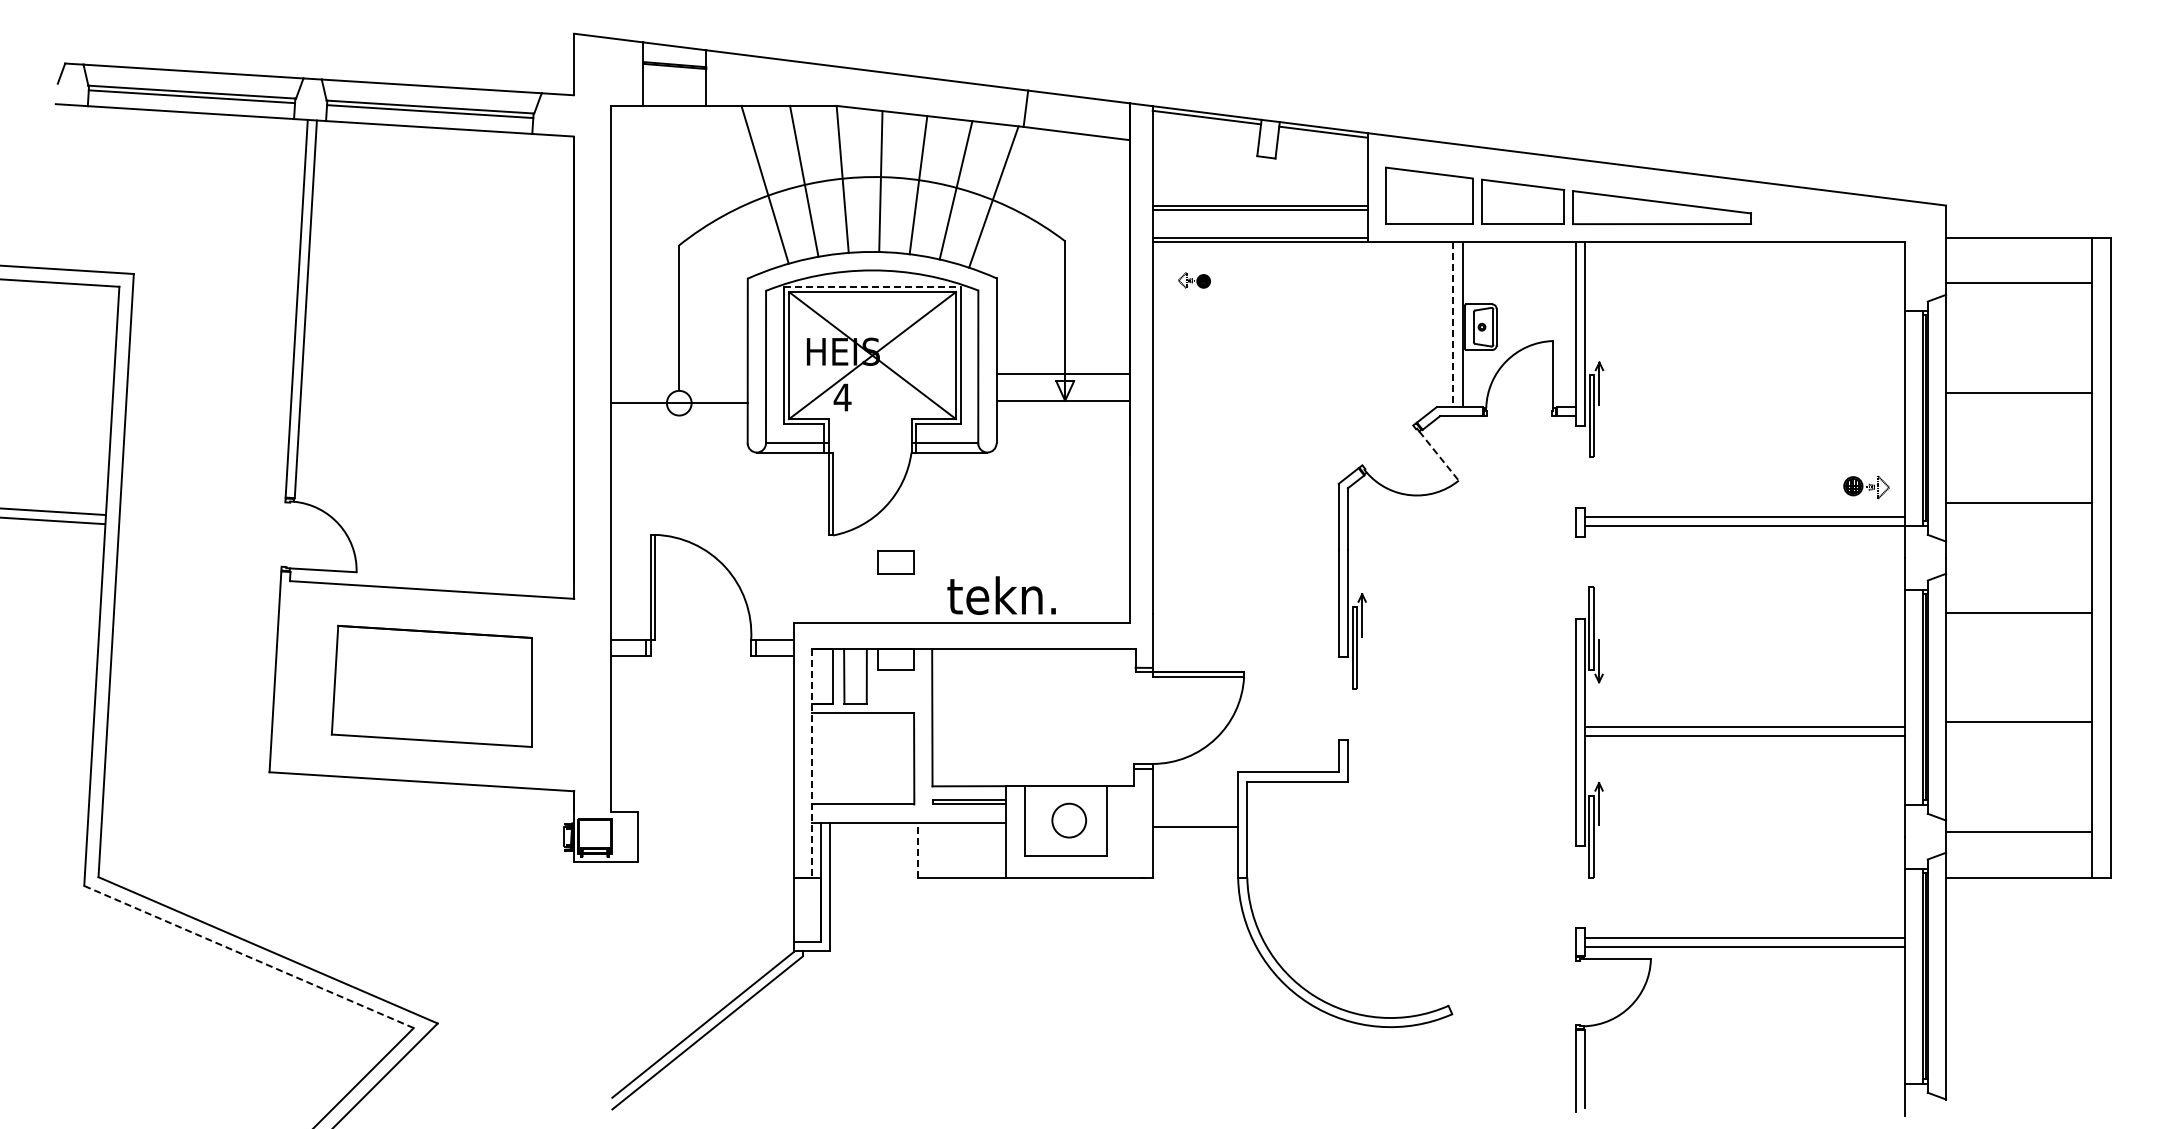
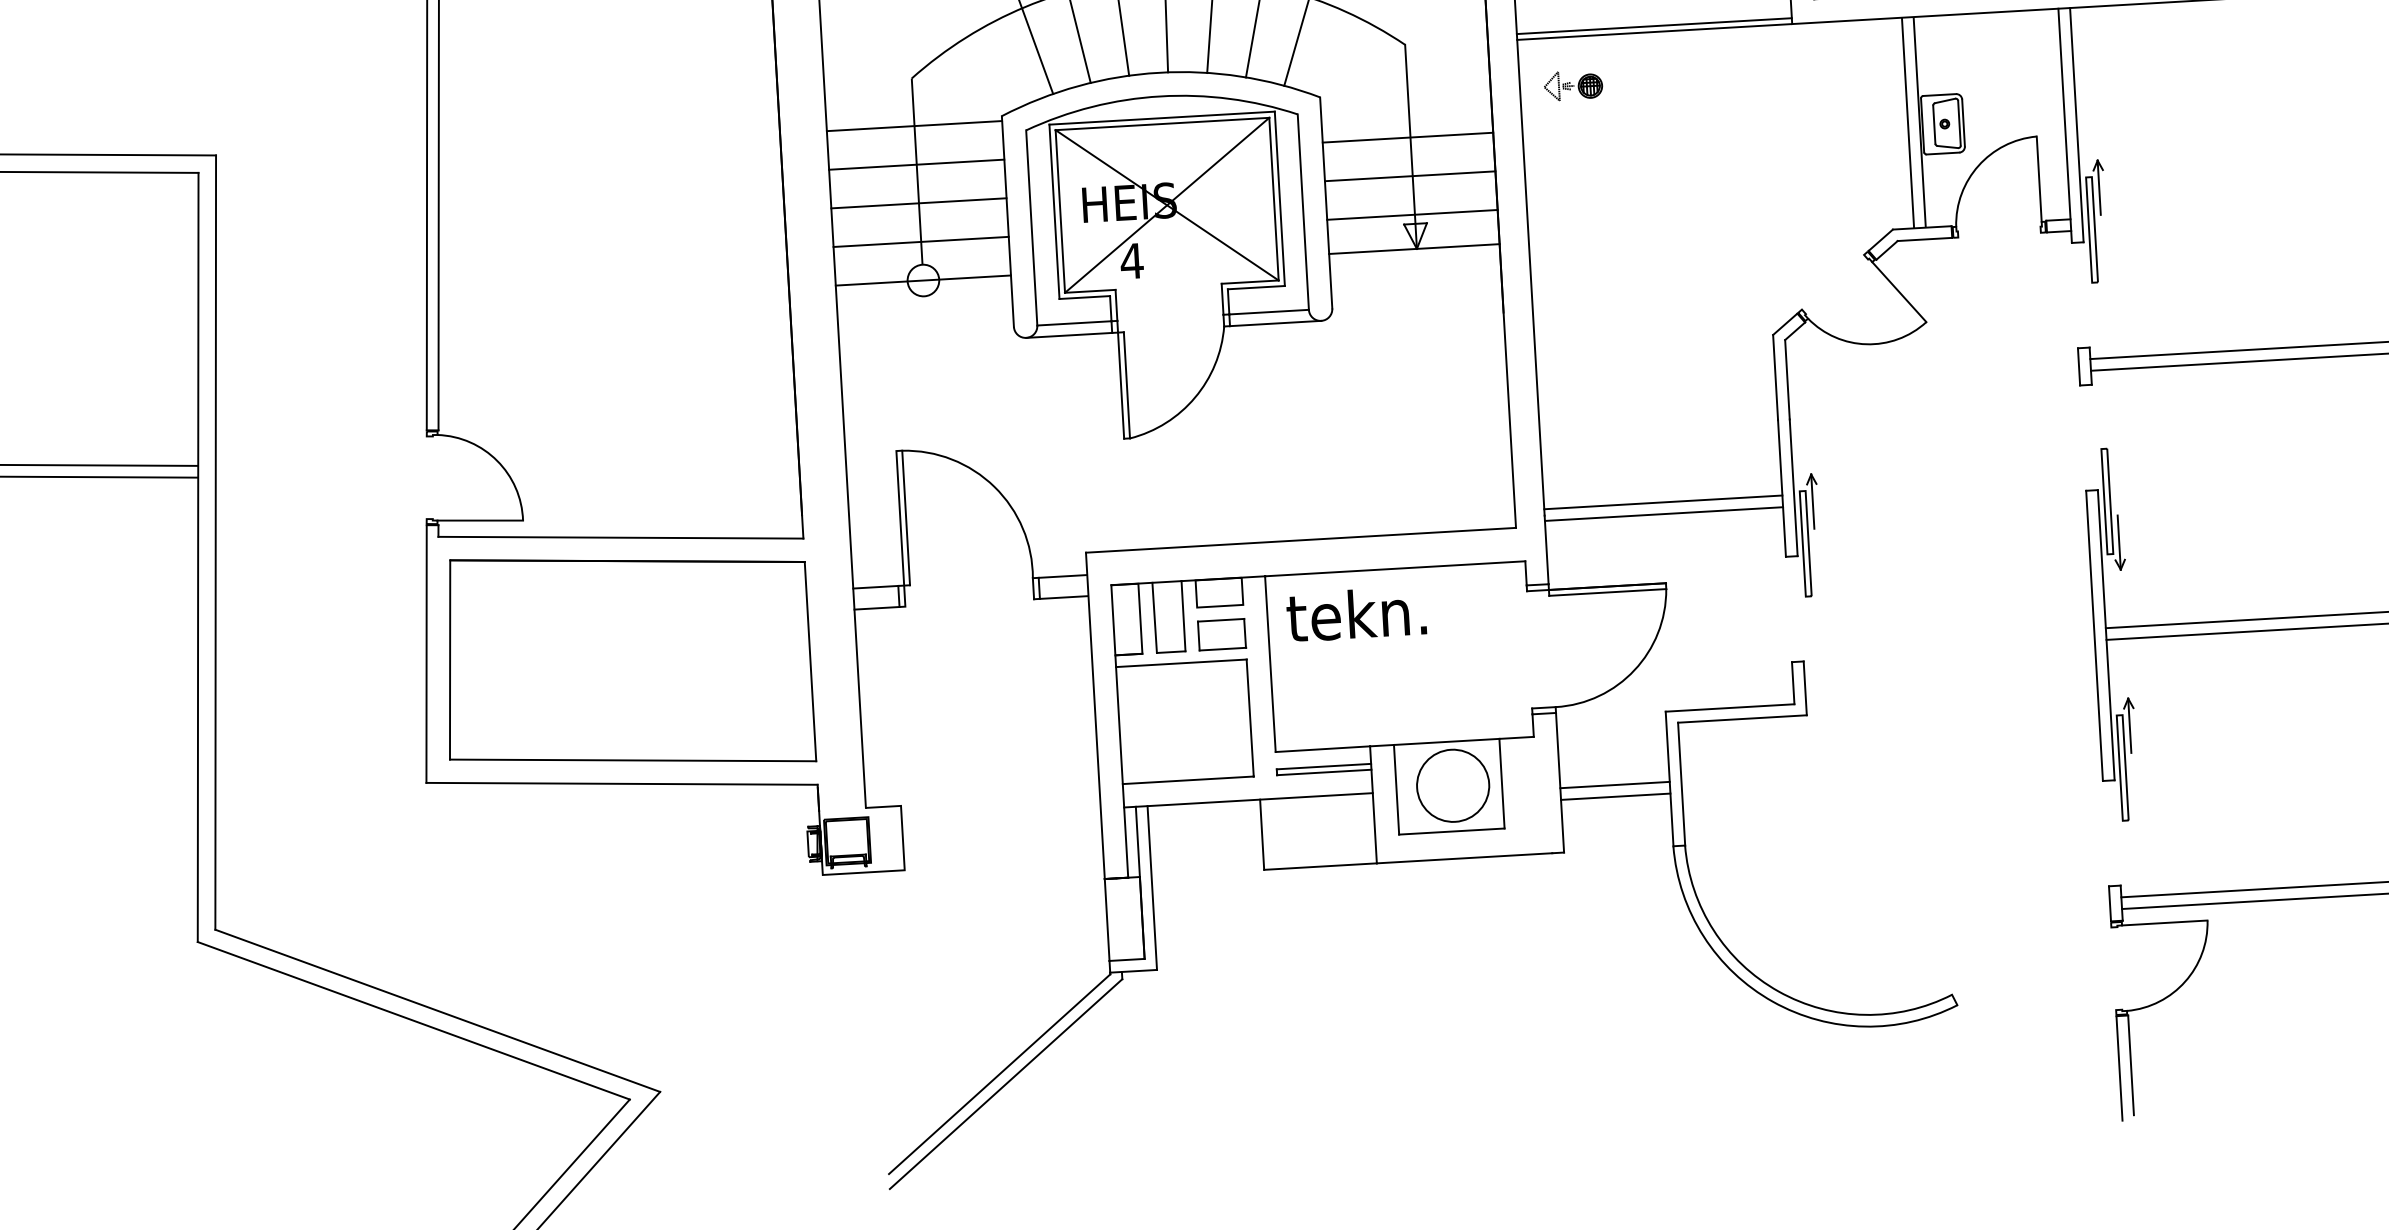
part: (1194, 280) -> (1573, 85), size x1.43
line: (678, 282) -> (913, 126), added
line: (873, 287) -> (1163, 118), dashed -> solid
line: (678, 312) -> (915, 164), added
line: (1062, 313) -> (1407, 137), added
line: (1453, 325) -> (1908, 123), dashed -> solid
line: (678, 342) -> (917, 202), added
line: (1062, 343) -> (1409, 175), added
line: (678, 373) -> (920, 242), added
line: (1439, 456) -> (1899, 292), dashed -> solid
part: (895, 562) -> (1221, 634), moved
text: (1001, 595) -> (1356, 614), moved
line: (1245, 609) -> (1663, 502), added
line: (1245, 618) -> (1663, 514), added
part: (431, 686) -> (627, 661), size x1.43
line: (812, 763) -> (1120, 731), dashed -> solid
circle: (1069, 820) -> (1453, 785), size x1.67
line: (1195, 836) -> (1615, 796), added
line: (918, 849) -> (1262, 833), dashed -> solid
line: (249, 957) -> (414, 1021), dashed -> solid

